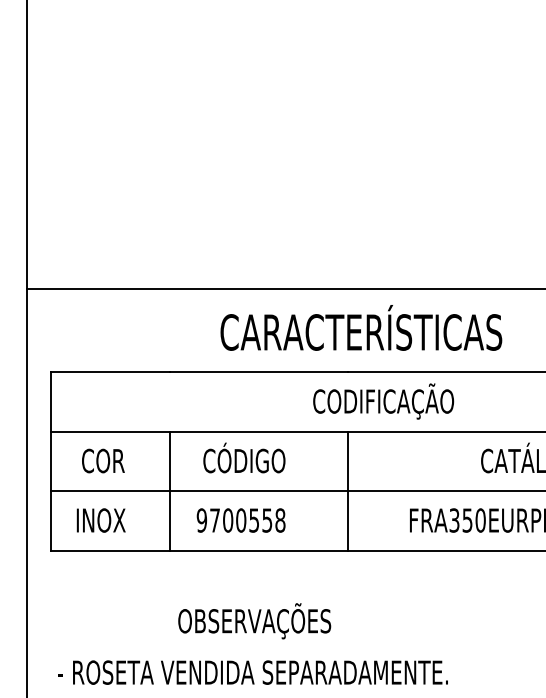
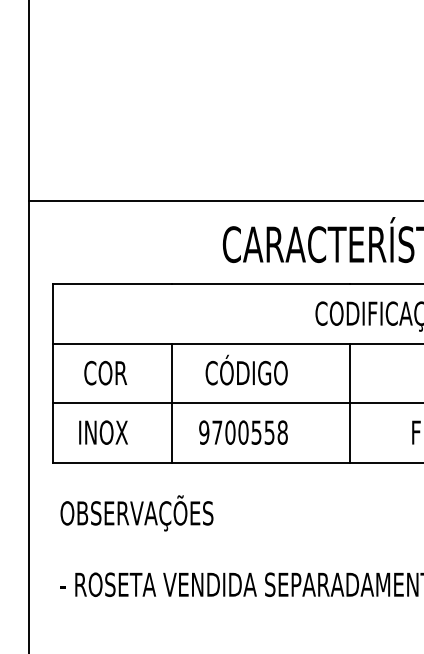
text: (254, 621) -> (136, 513), moved

